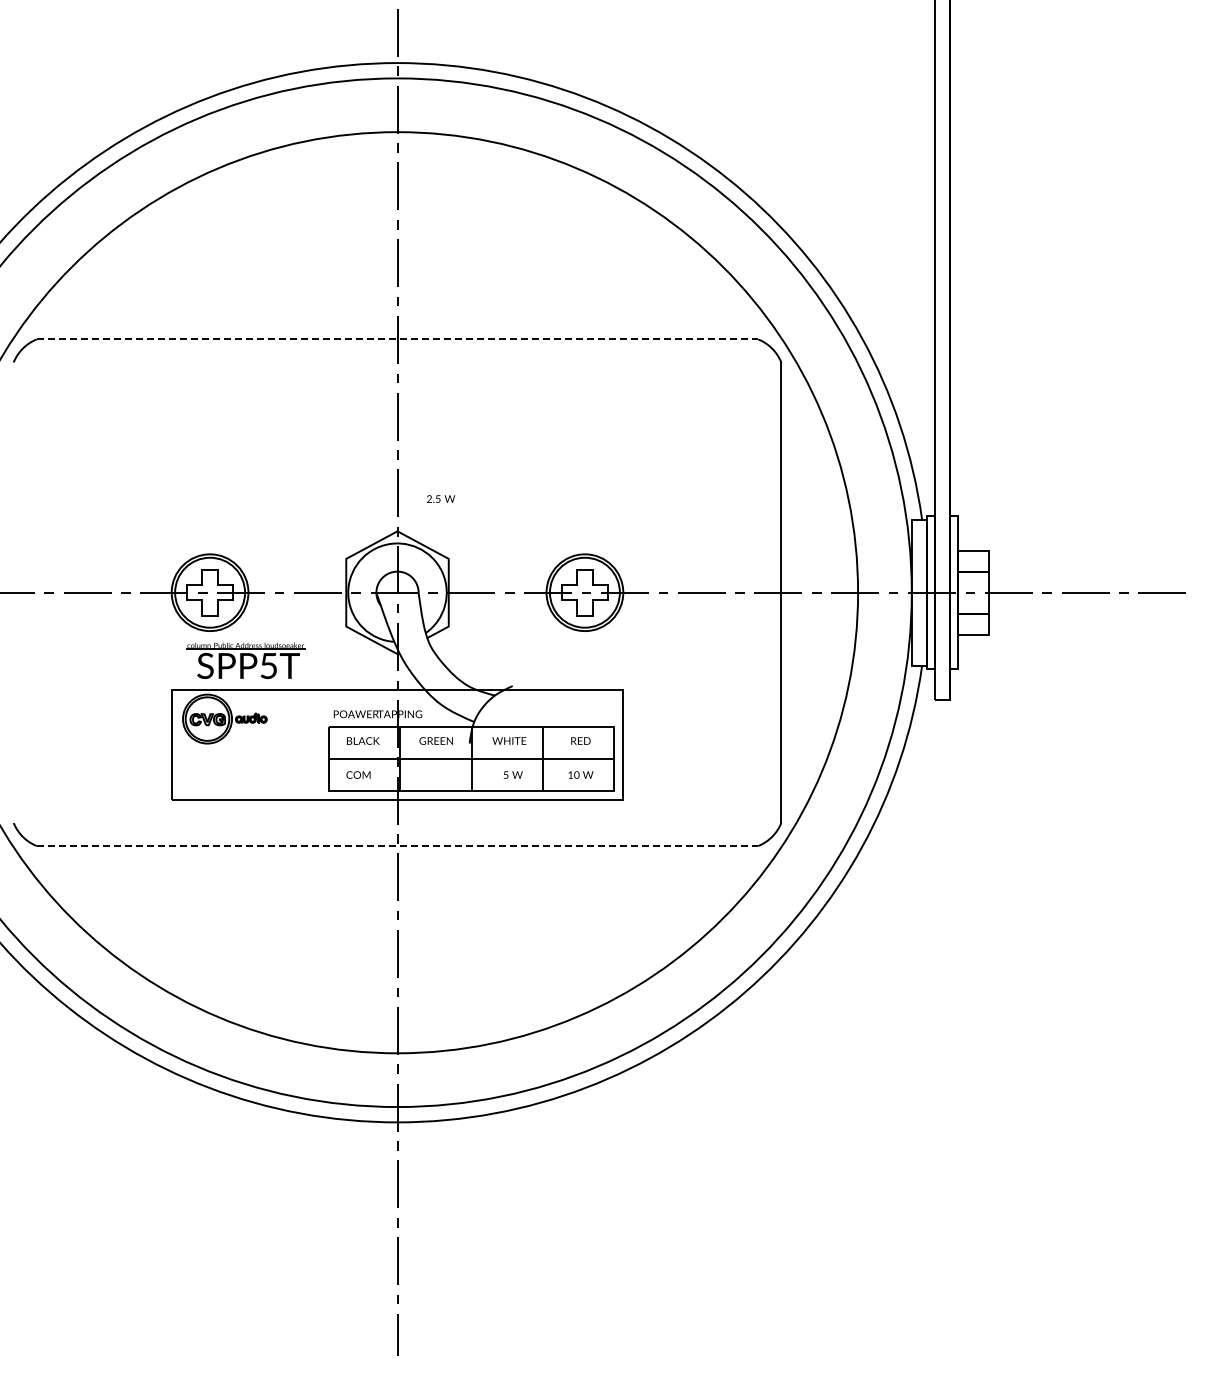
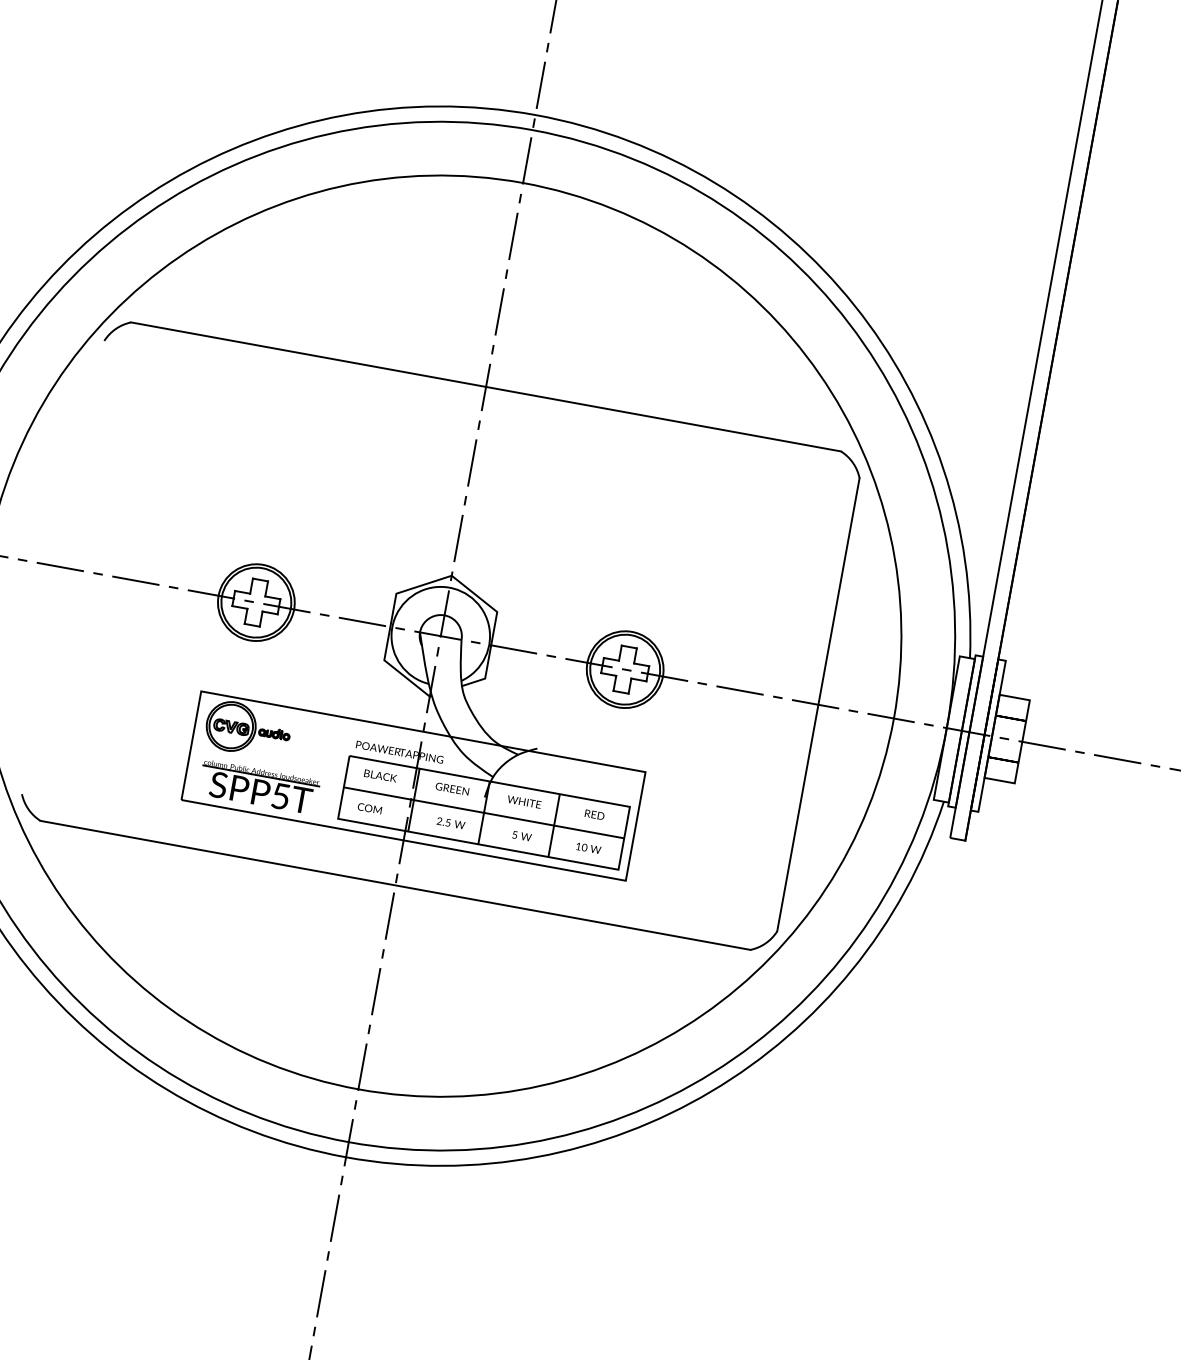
line: (397, 339) -> (486, 387), dashed -> solid
text: (441, 498) -> (451, 822), moved
part: (245, 660) -> (258, 786), moved
line: (397, 846) -> (395, 885), dashed -> solid

